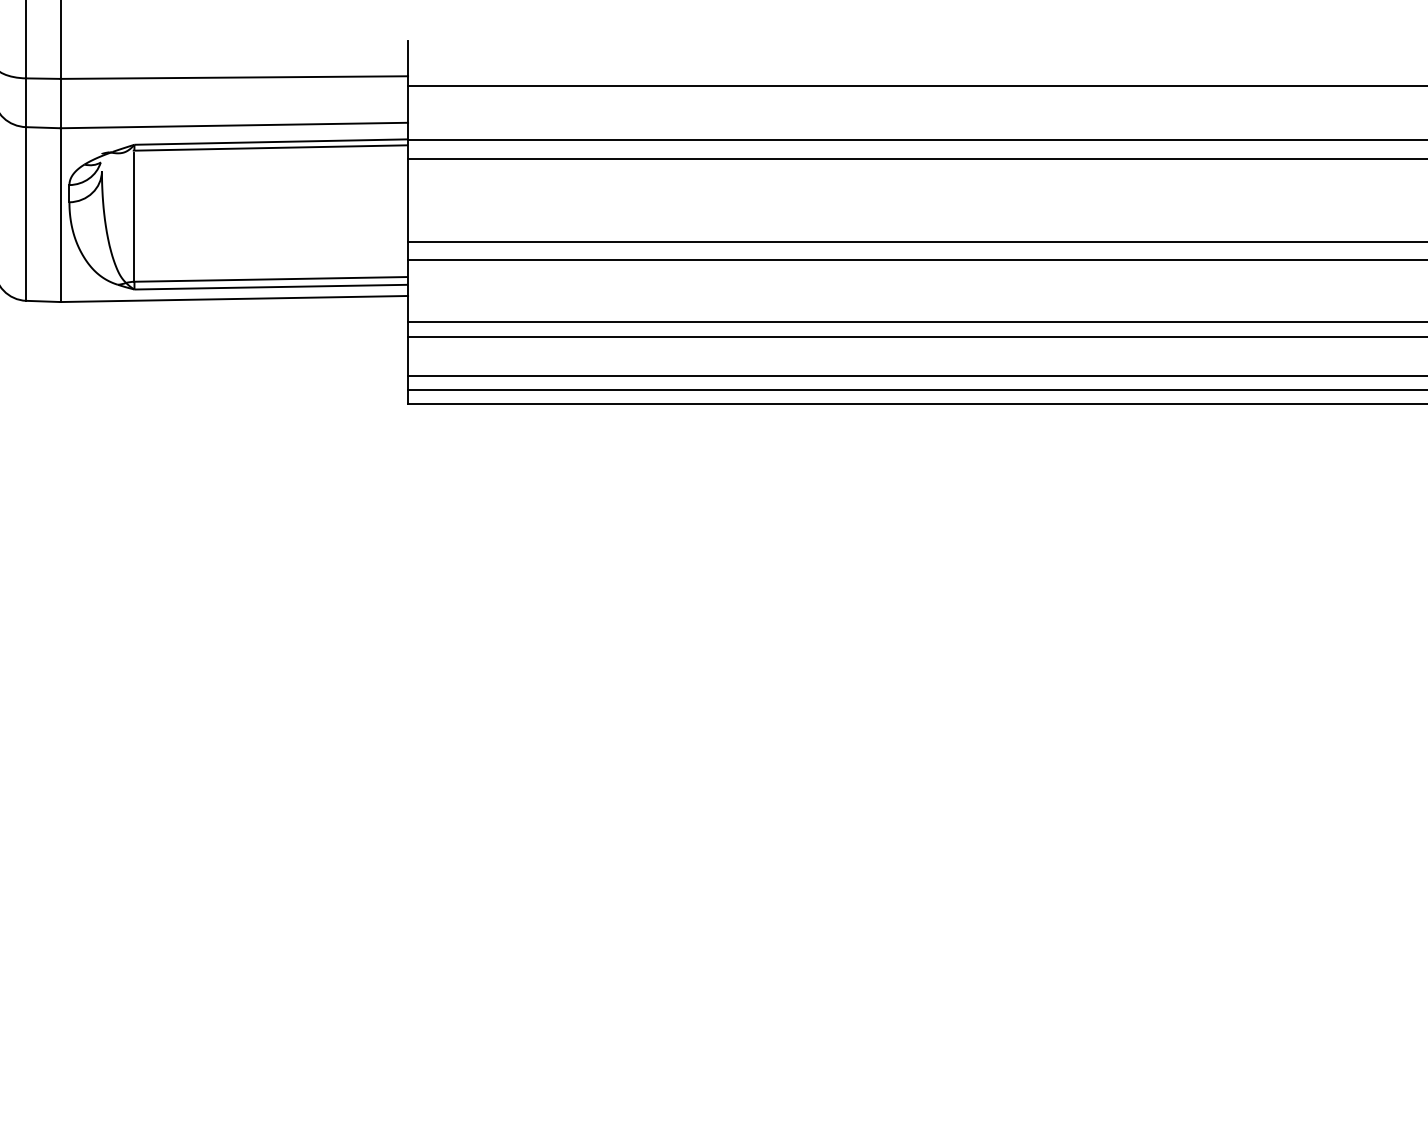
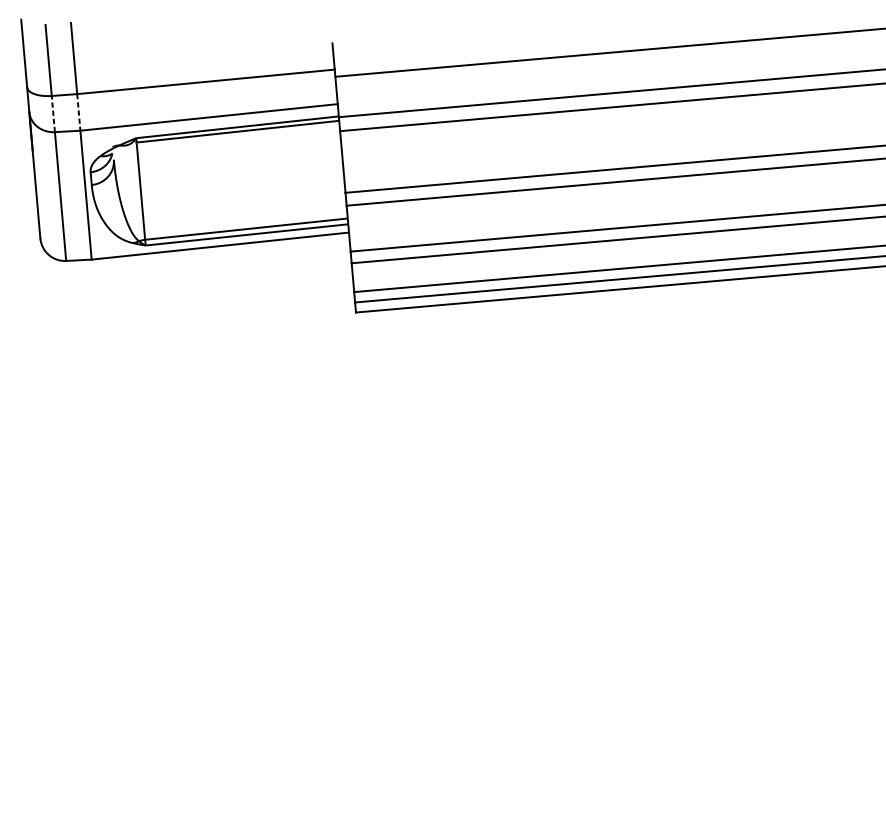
line: (26, 102) -> (53, 113), solid -> dashed
line: (60, 103) -> (78, 112), solid -> dashed

